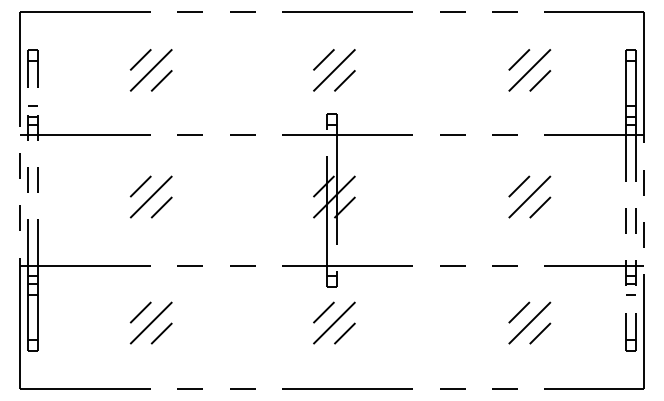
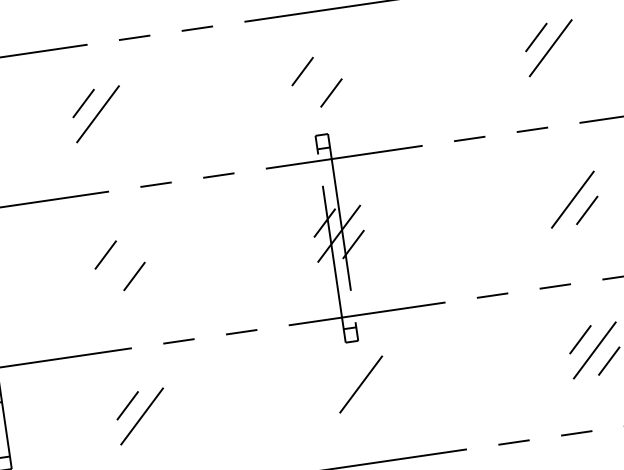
line: (334, 70) -> (317, 82), removed
line: (161, 80) -> (112, 124), removed
line: (539, 80) -> (564, 58), removed
line: (518, 186) -> (557, 189), removed
line: (151, 197) -> (120, 266), removed
line: (323, 312) -> (346, 373), removed
line: (161, 333) -> (156, 427), removed
line: (344, 333) -> (375, 395), removed

